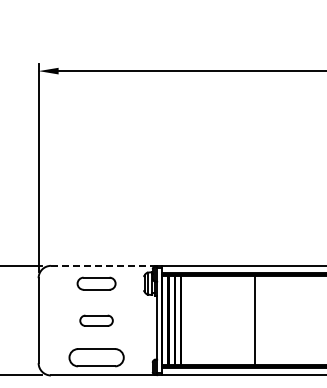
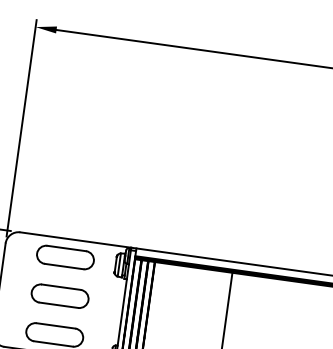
line: (103, 265) -> (75, 239), dashed -> solid
part: (96, 283) -> (65, 257), size x1.43
part: (96, 320) -> (59, 296), size x1.67

